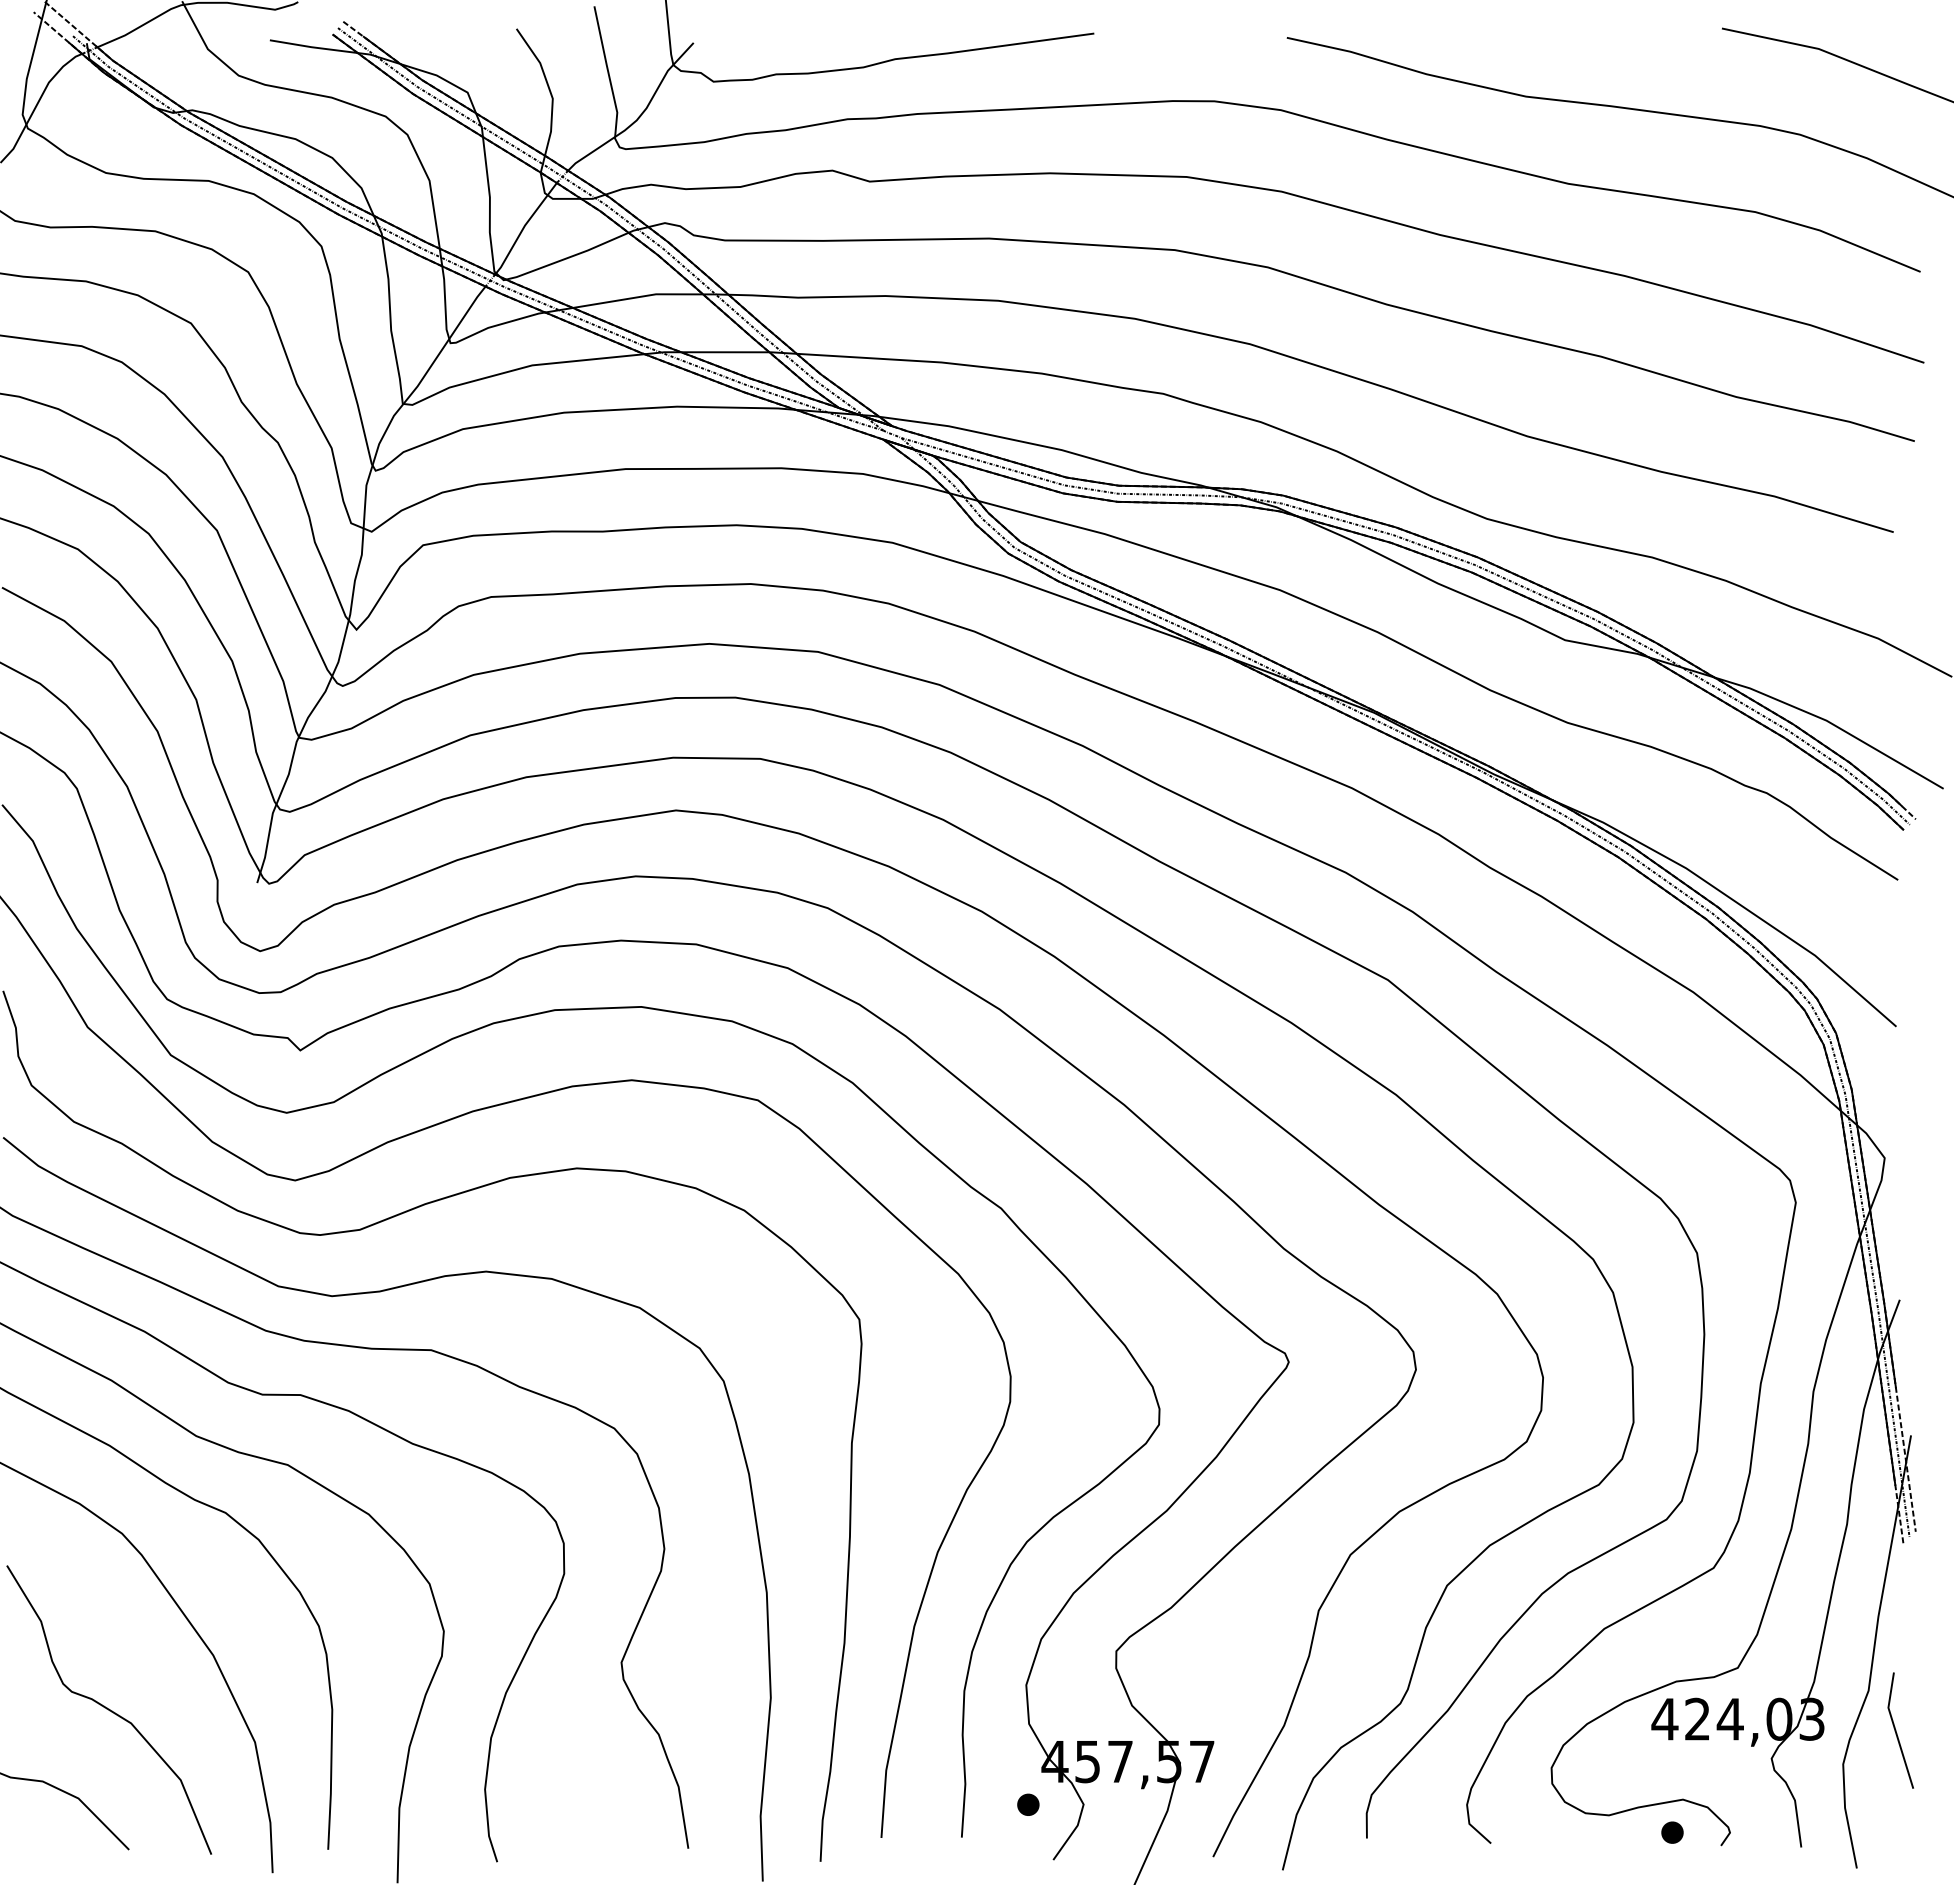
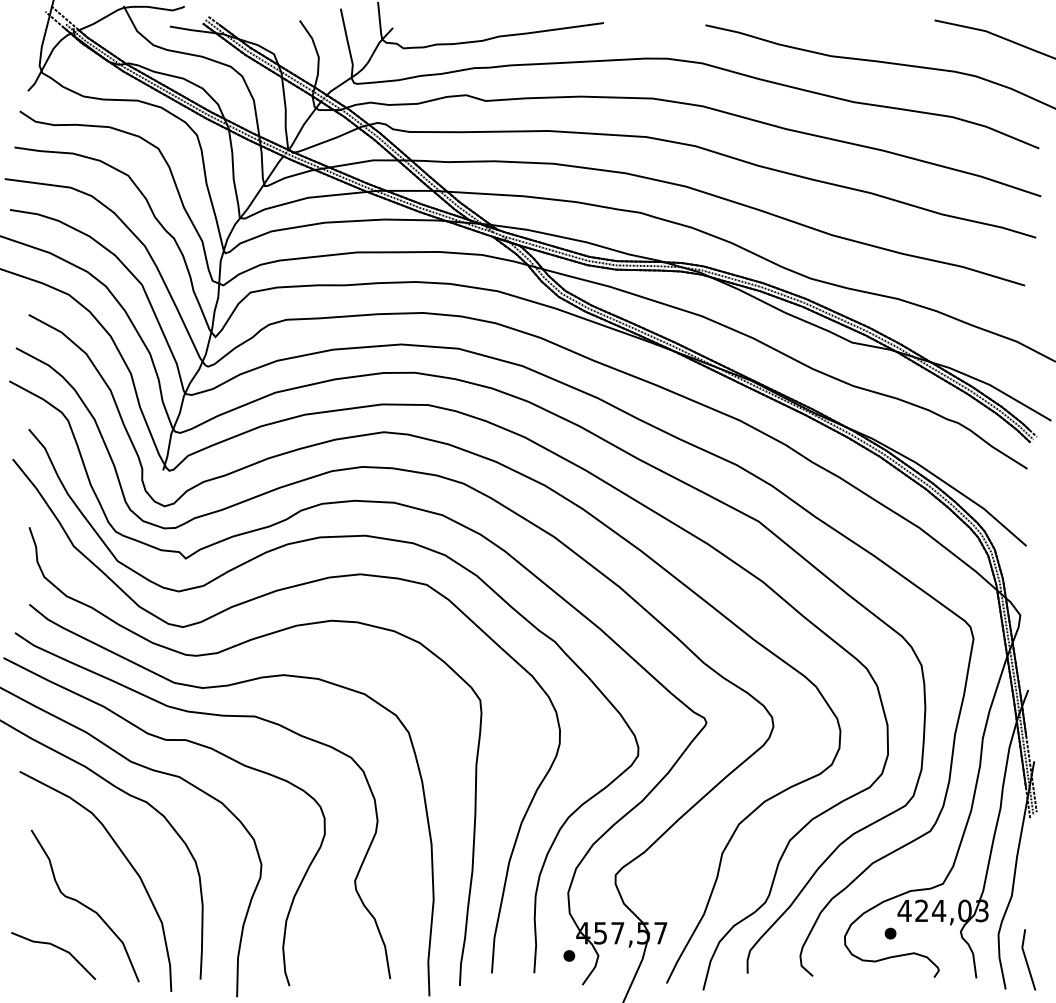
line: (1898, 1731) -> (1027, 960), moved
part: (1672, 1832) -> (890, 933), moved

